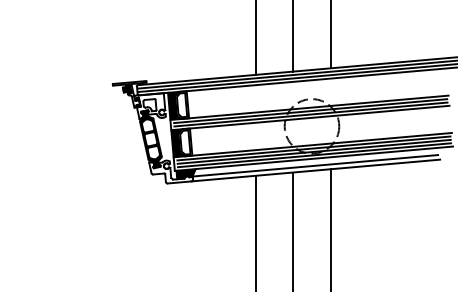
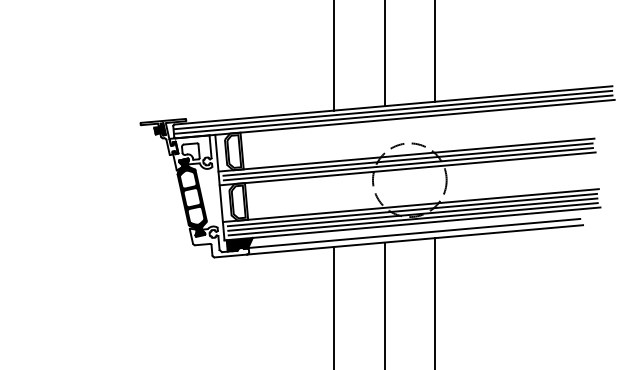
fill: (174, 105) -> (224, 151), removed
fill: (177, 143) -> (228, 203), removed

